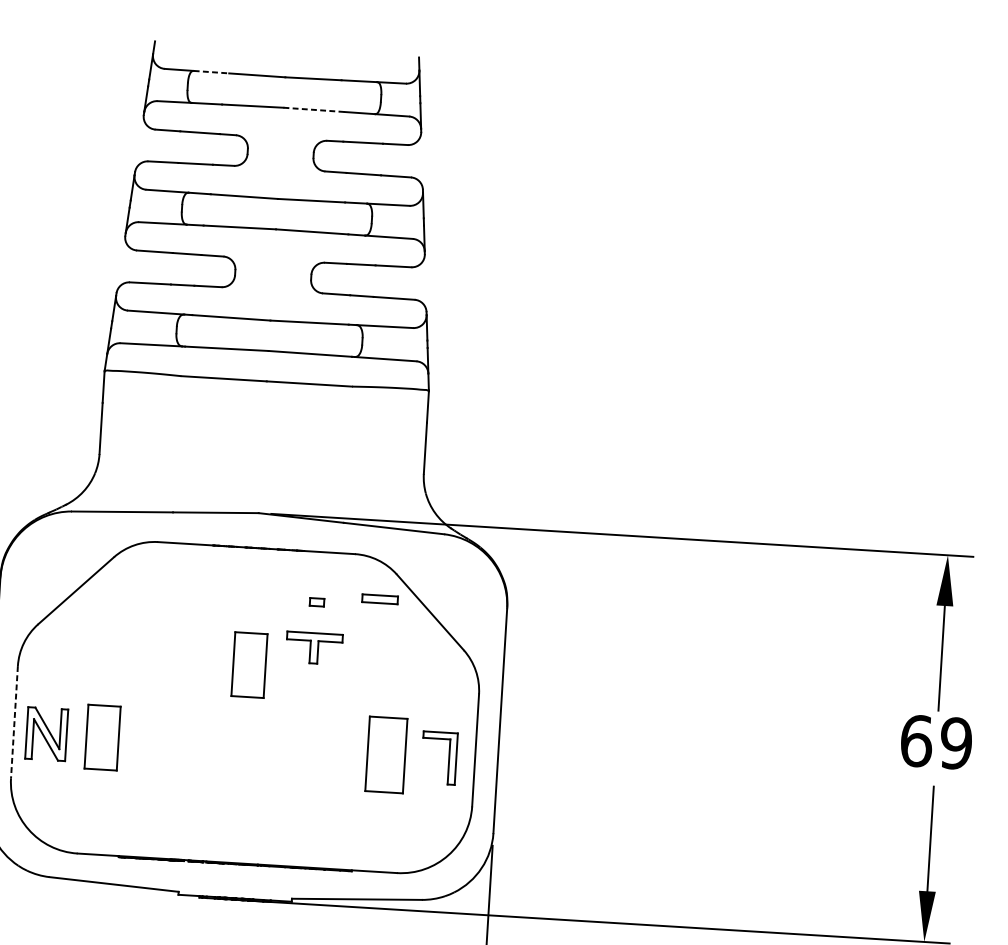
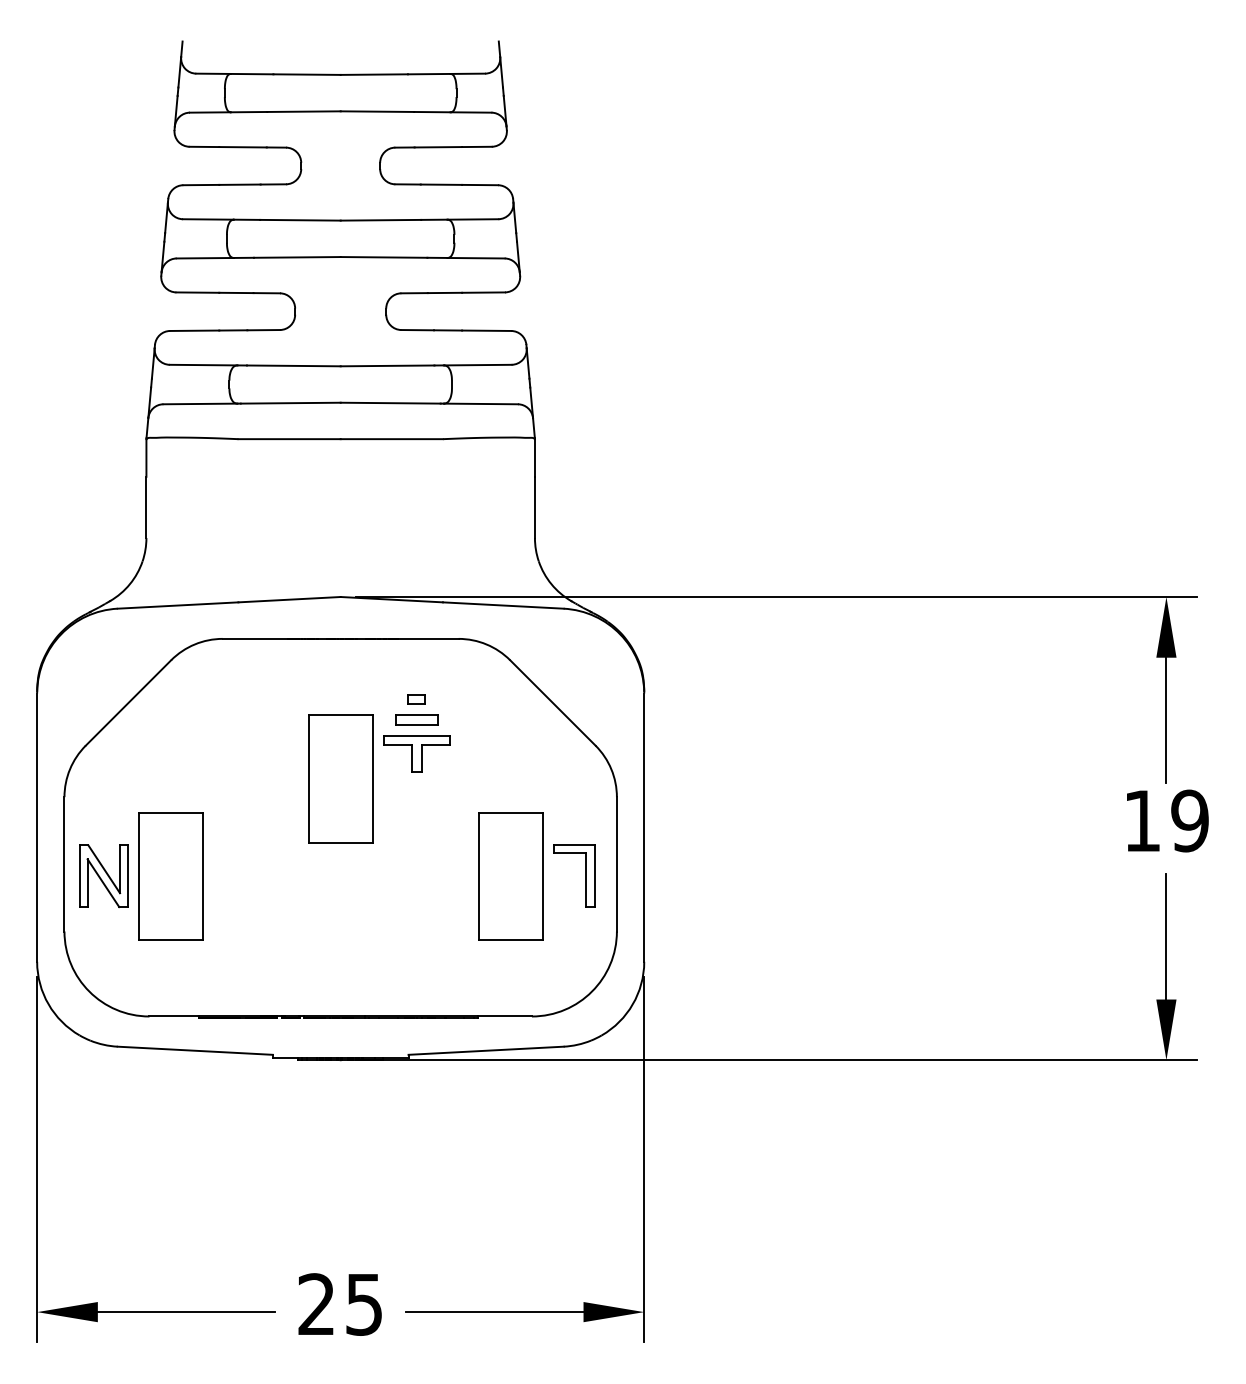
line: (211, 72) -> (252, 74), dashed -> solid
line: (314, 109) -> (377, 111), dashed -> solid
part: (379, 598) -> (416, 719), moved
part: (249, 664) -> (340, 778), size x1.67
line: (14, 722) -> (64, 864), dashed -> solid
part: (102, 737) -> (170, 876), size x1.67
text: (916, 740) -> (1142, 820), 69 -> 19
part: (386, 755) -> (510, 876), size x1.43

